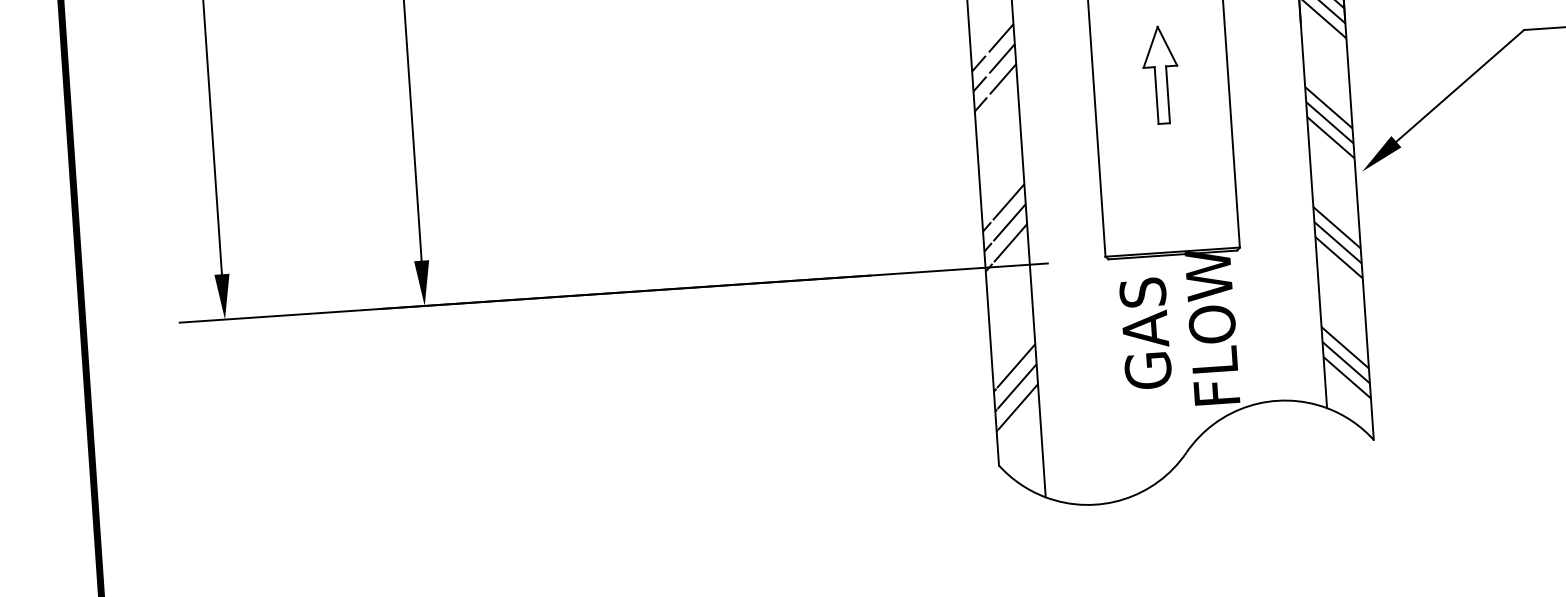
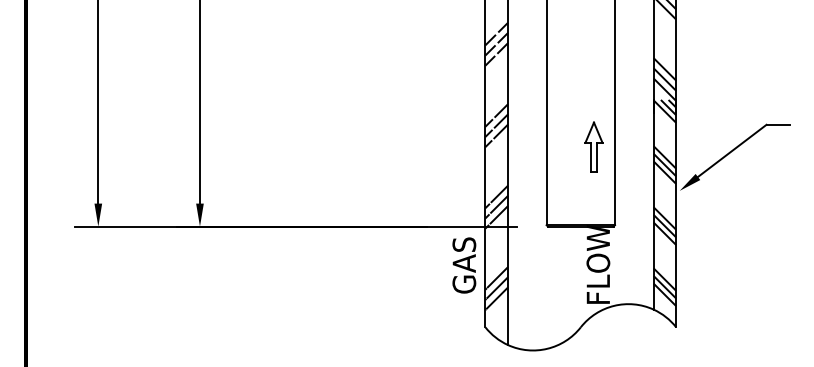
part: (1159, 73) -> (593, 146), moved
text: (1146, 333) -> (464, 265), moved

